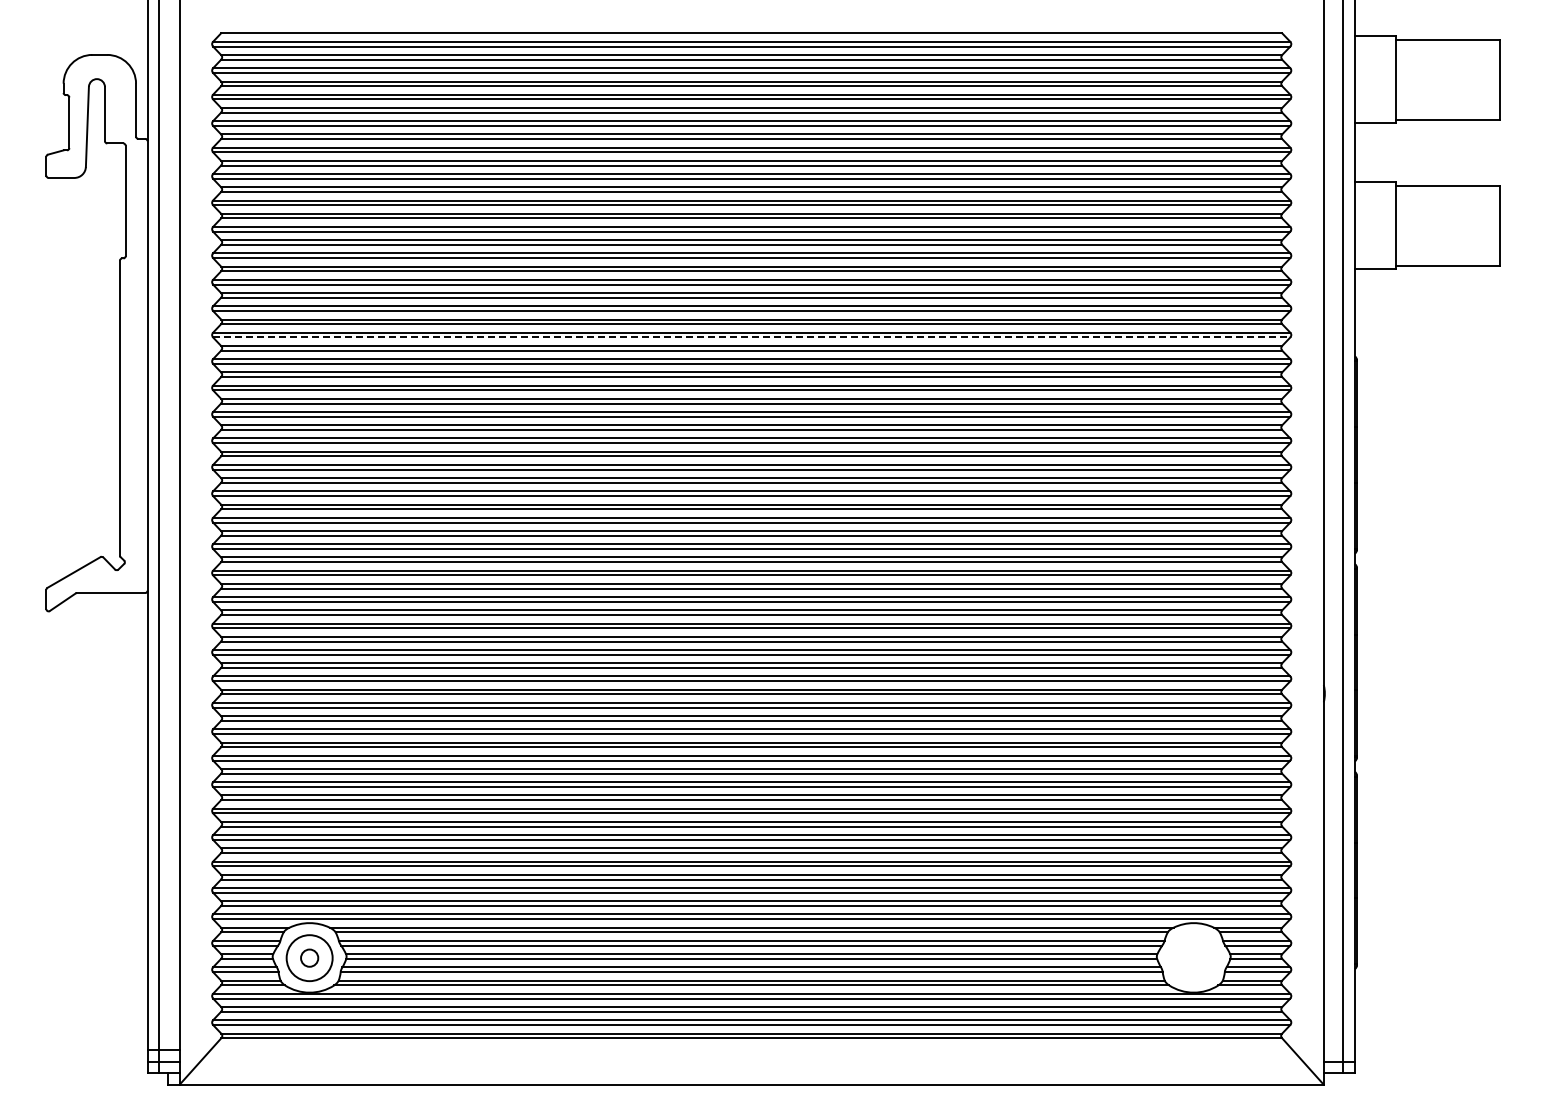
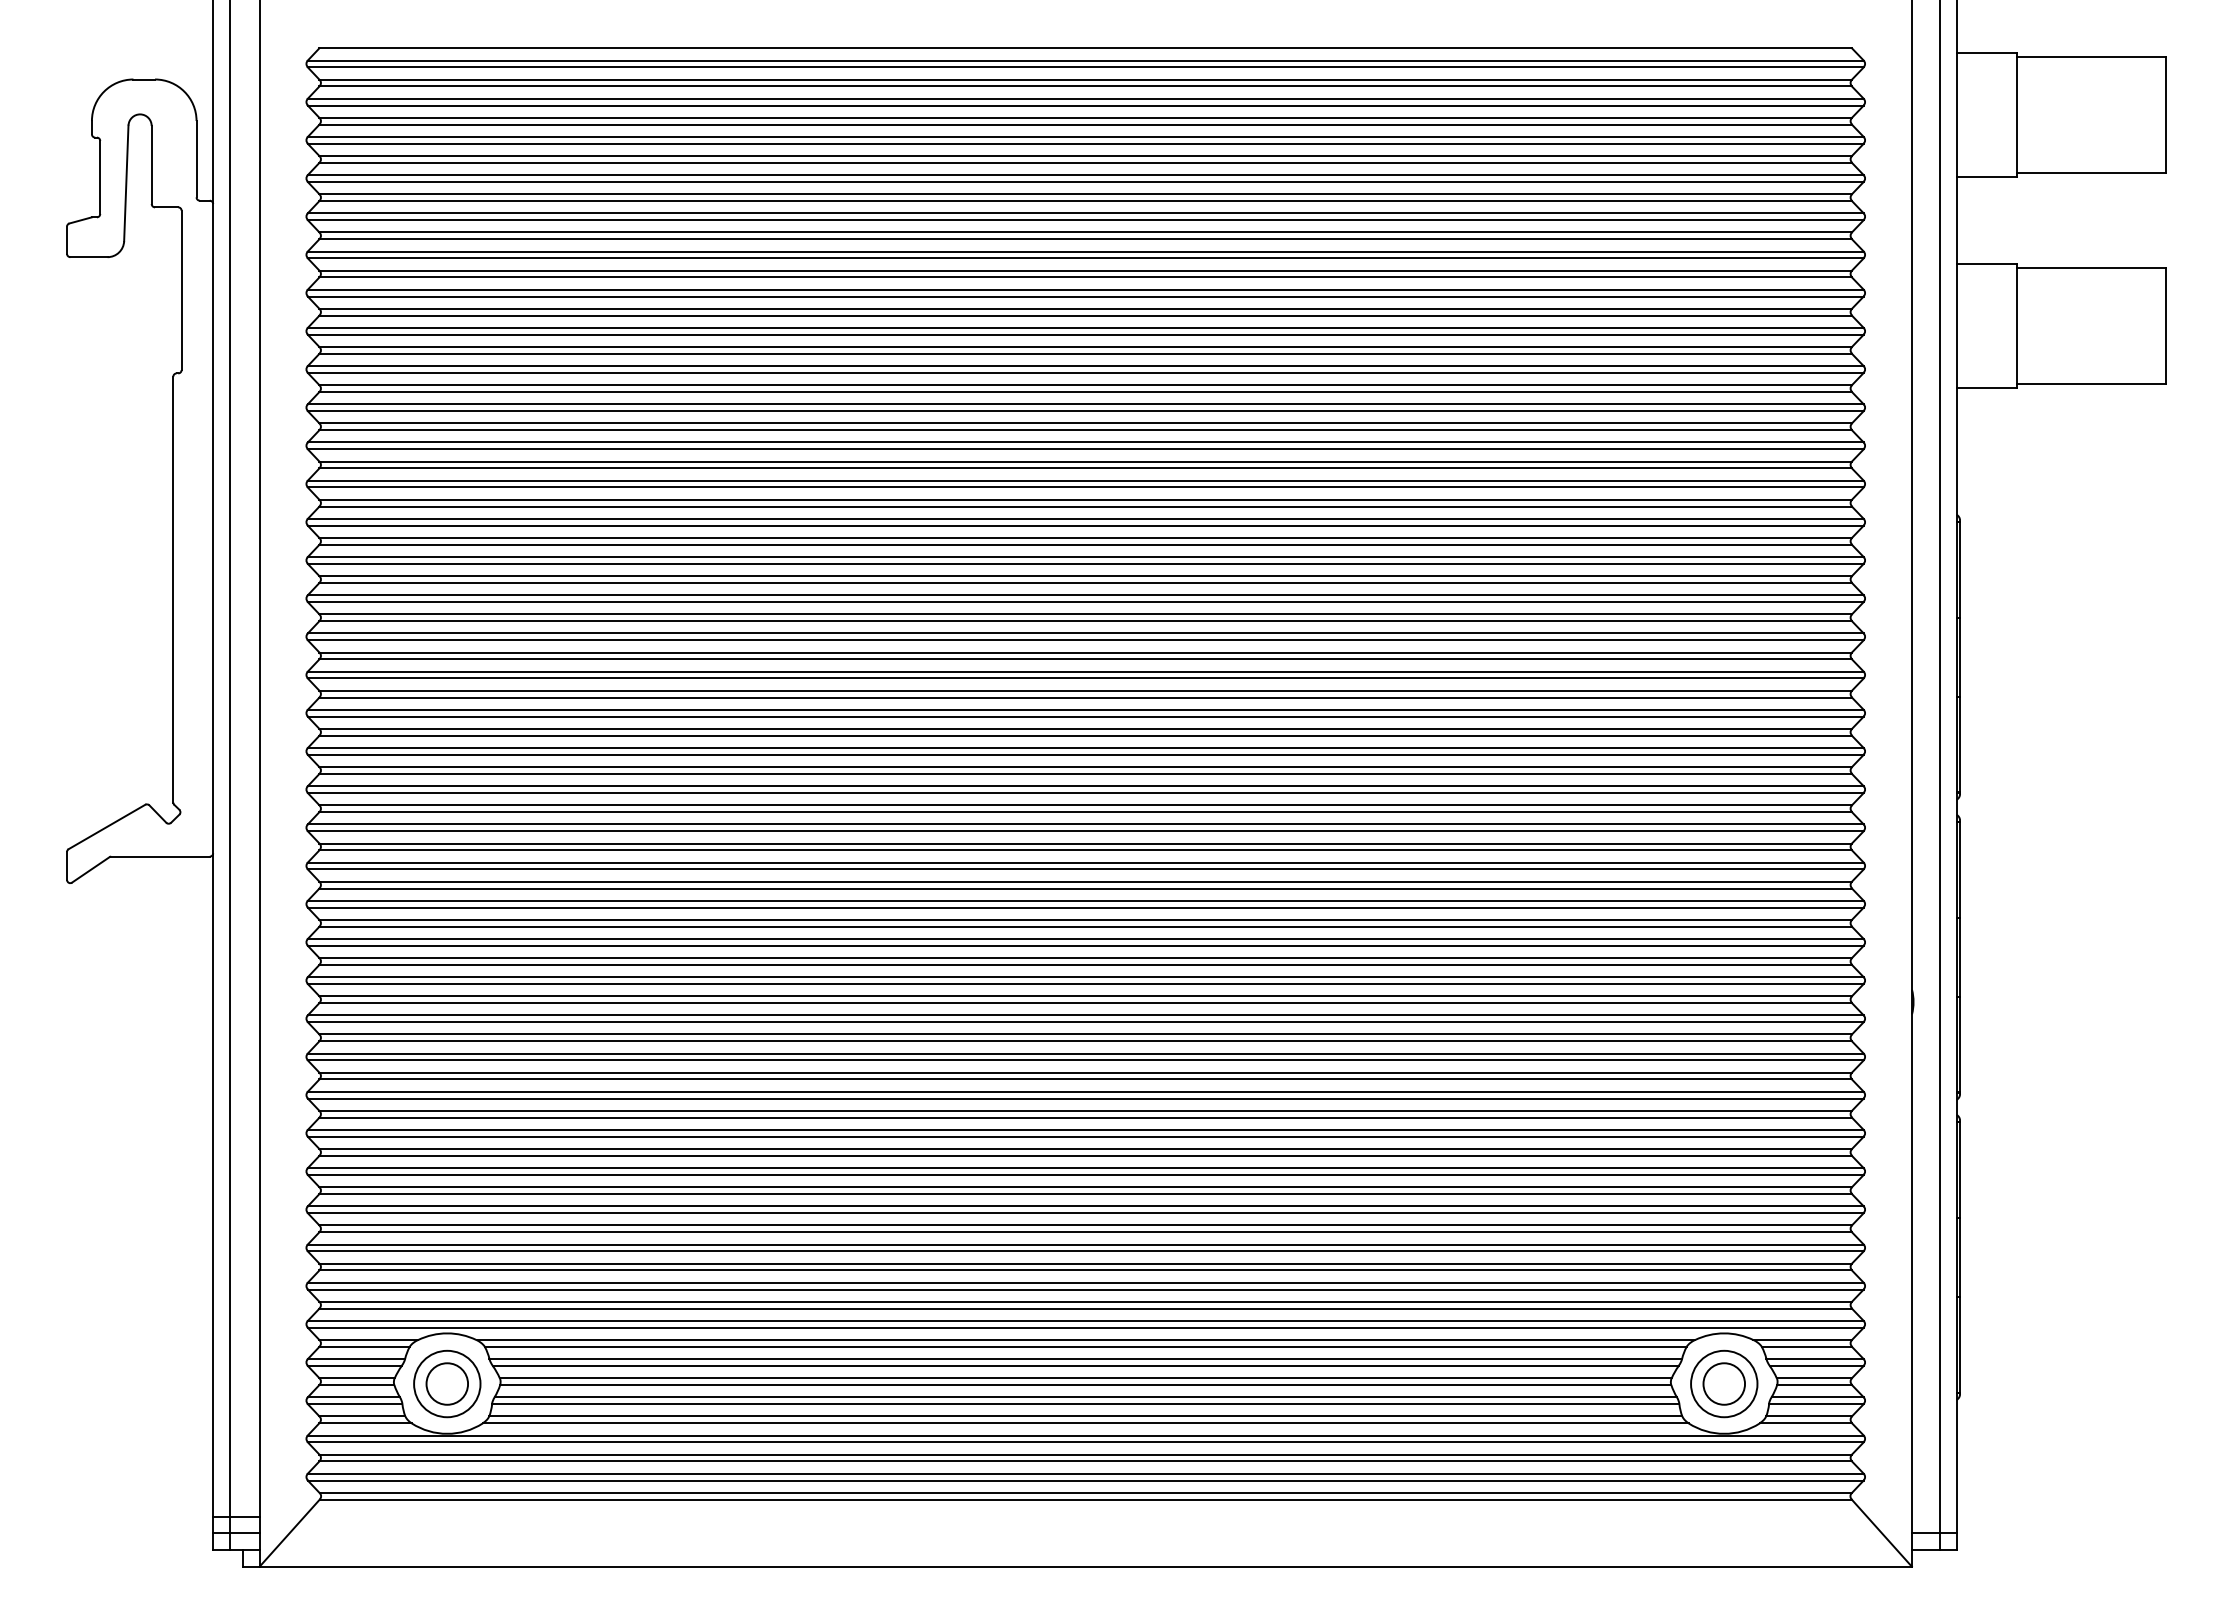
line: (751, 337) -> (1085, 487), dashed -> solid
circle: (309, 957) -> (447, 1383), size x1.67
part: (1193, 958) -> (1723, 1384), added

